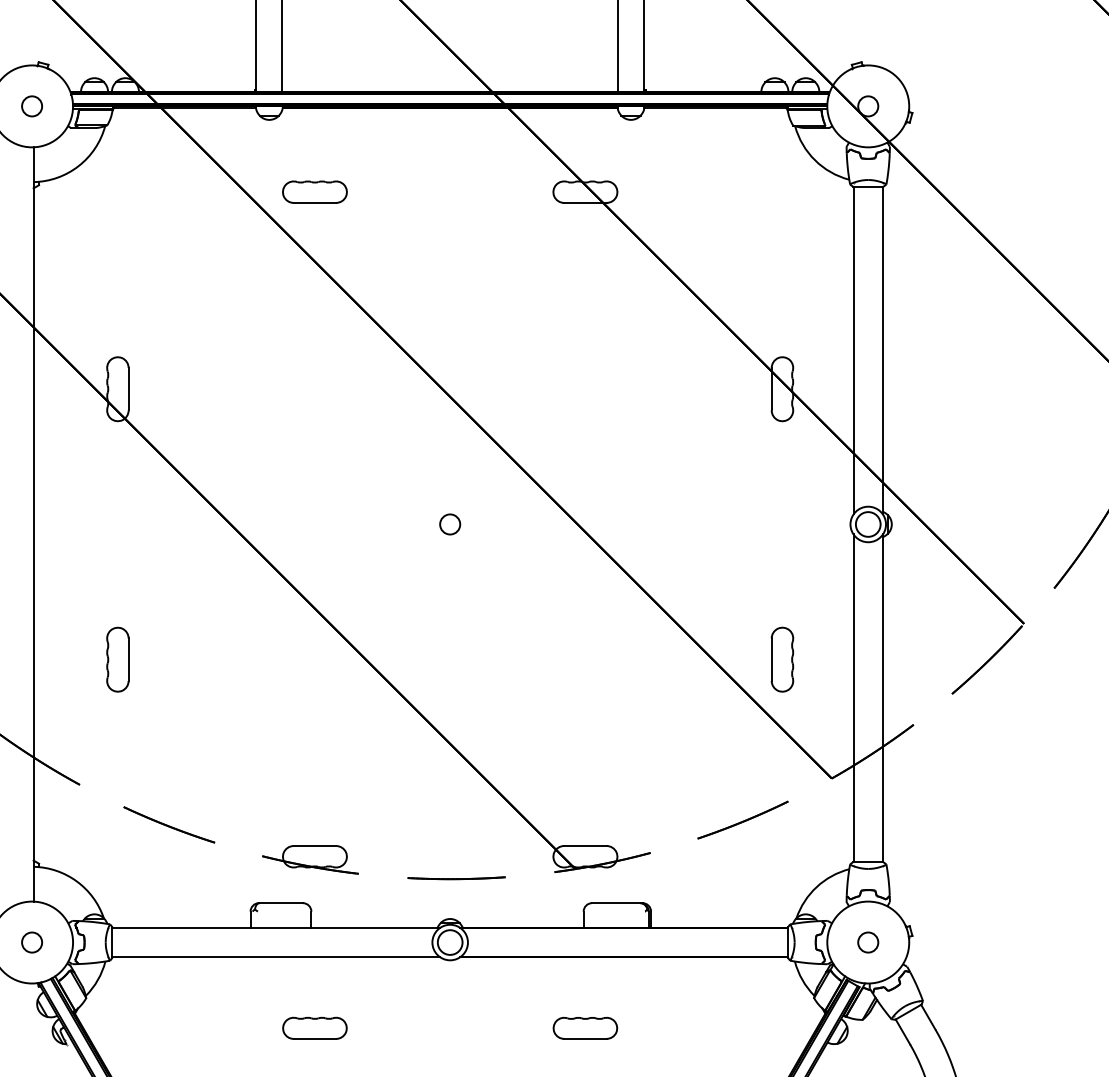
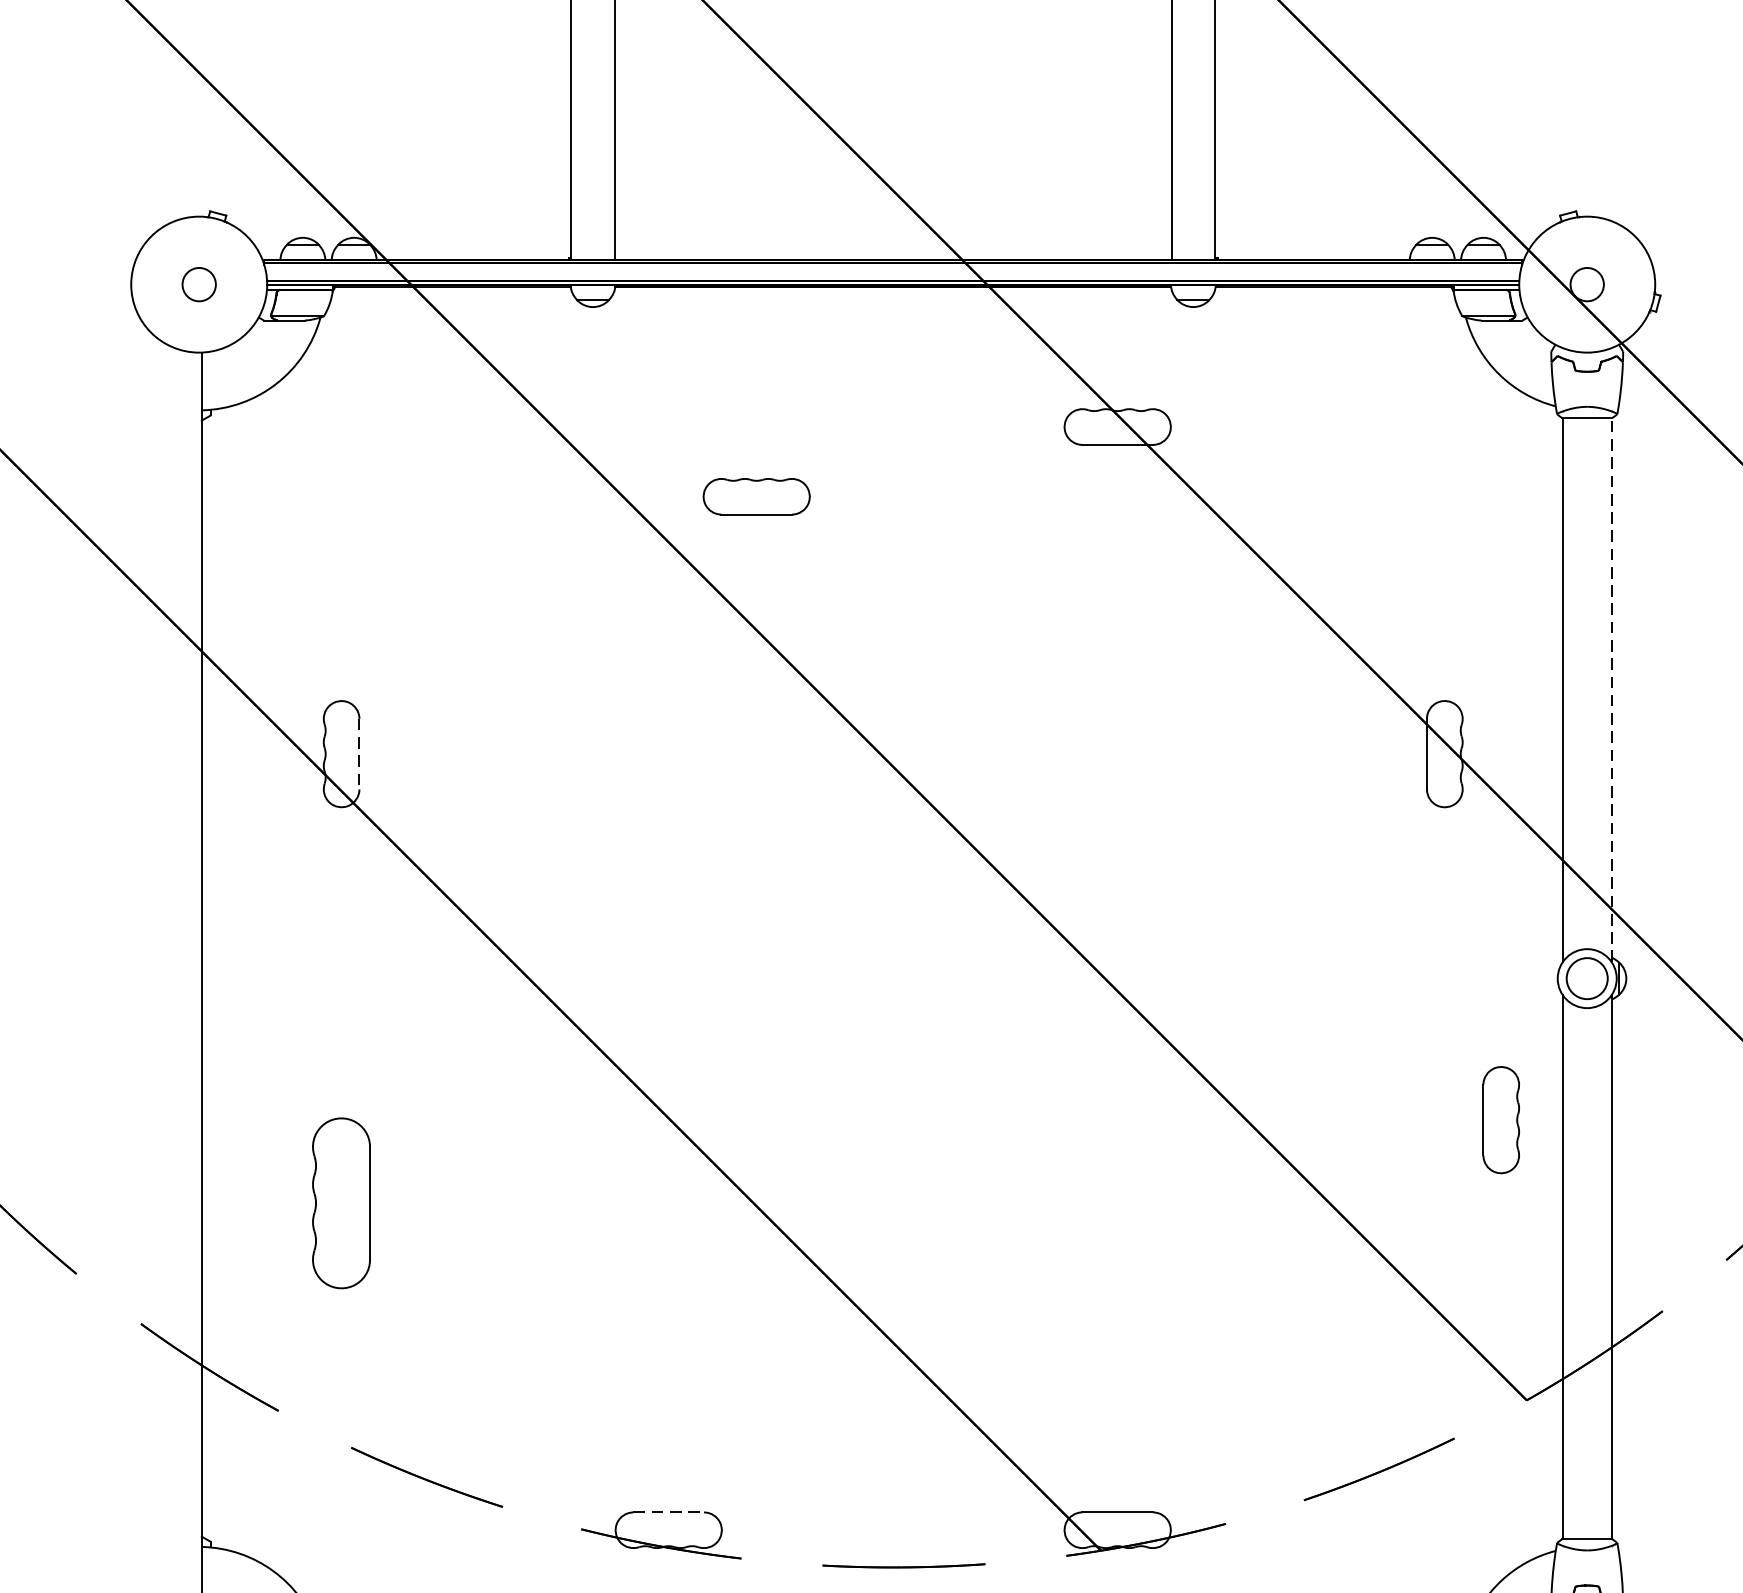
part: (314, 191) -> (755, 495), moved
line: (882, 350) -> (1610, 689), solid -> dashed
line: (128, 389) -> (359, 754), solid -> dashed
circle: (450, 524) -> (893, 978), removed
part: (117, 659) -> (340, 1202), size x1.6
part: (782, 659) -> (1501, 1119), moved
line: (315, 846) -> (669, 1513), solid -> dashed

